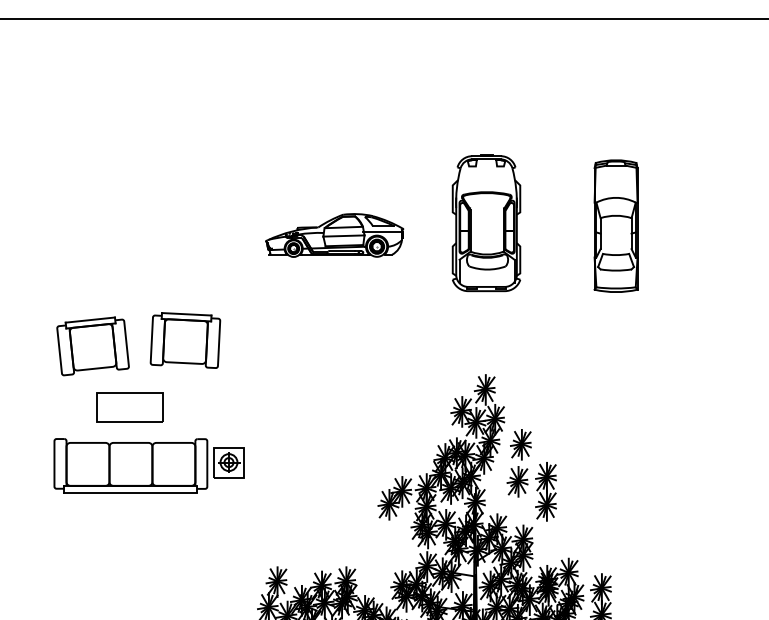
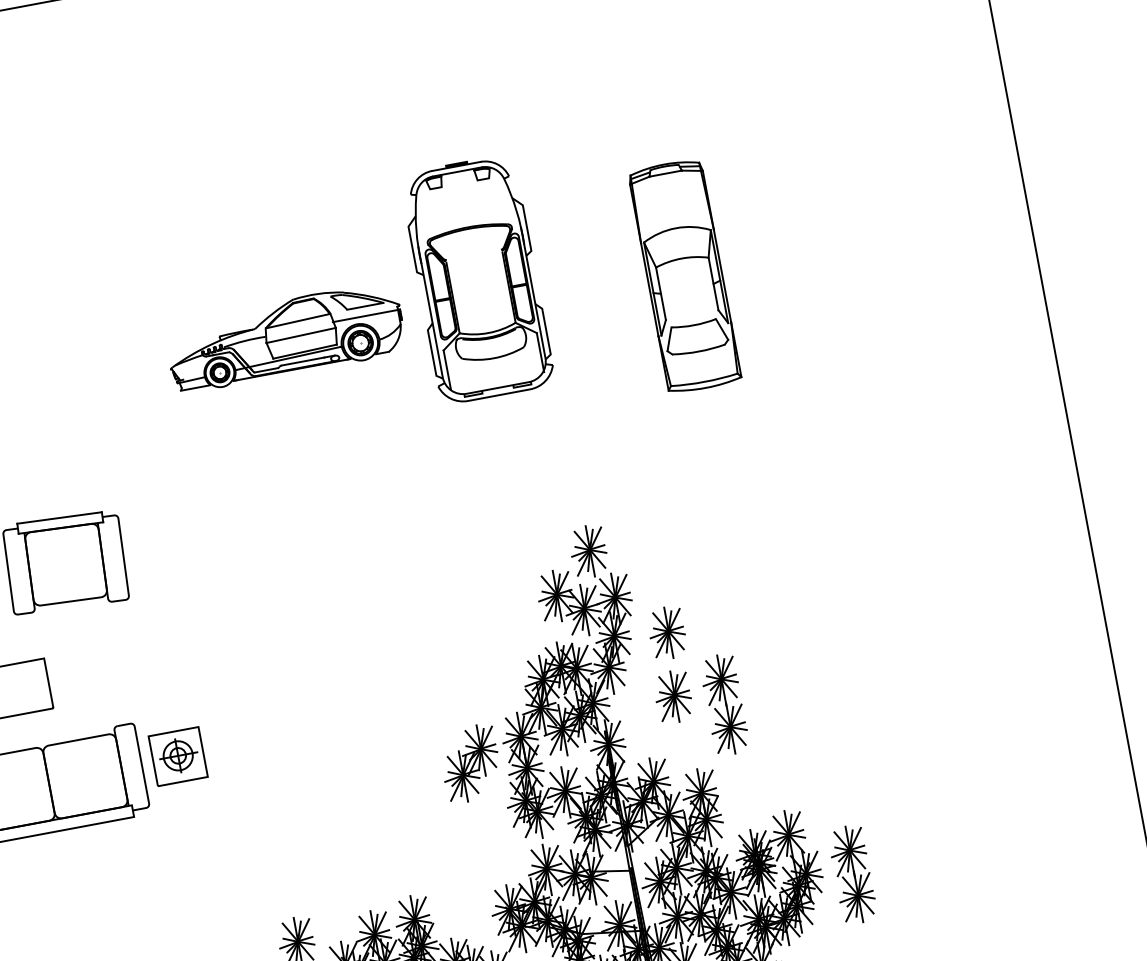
part: (486, 223) -> (477, 280), moved
part: (615, 225) -> (683, 275), moved

